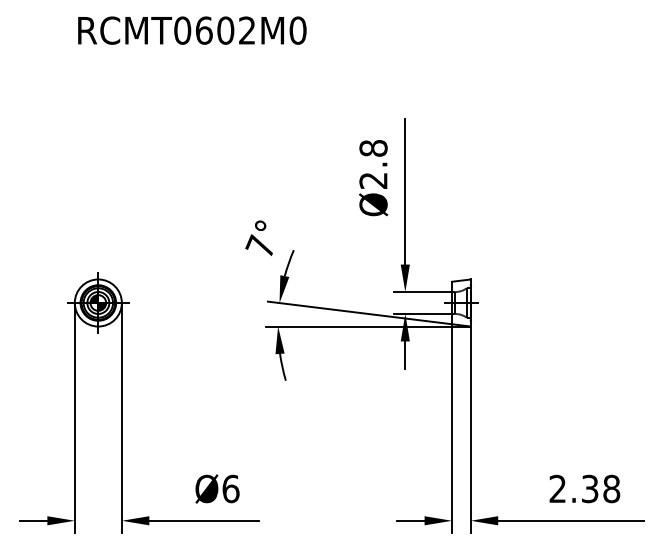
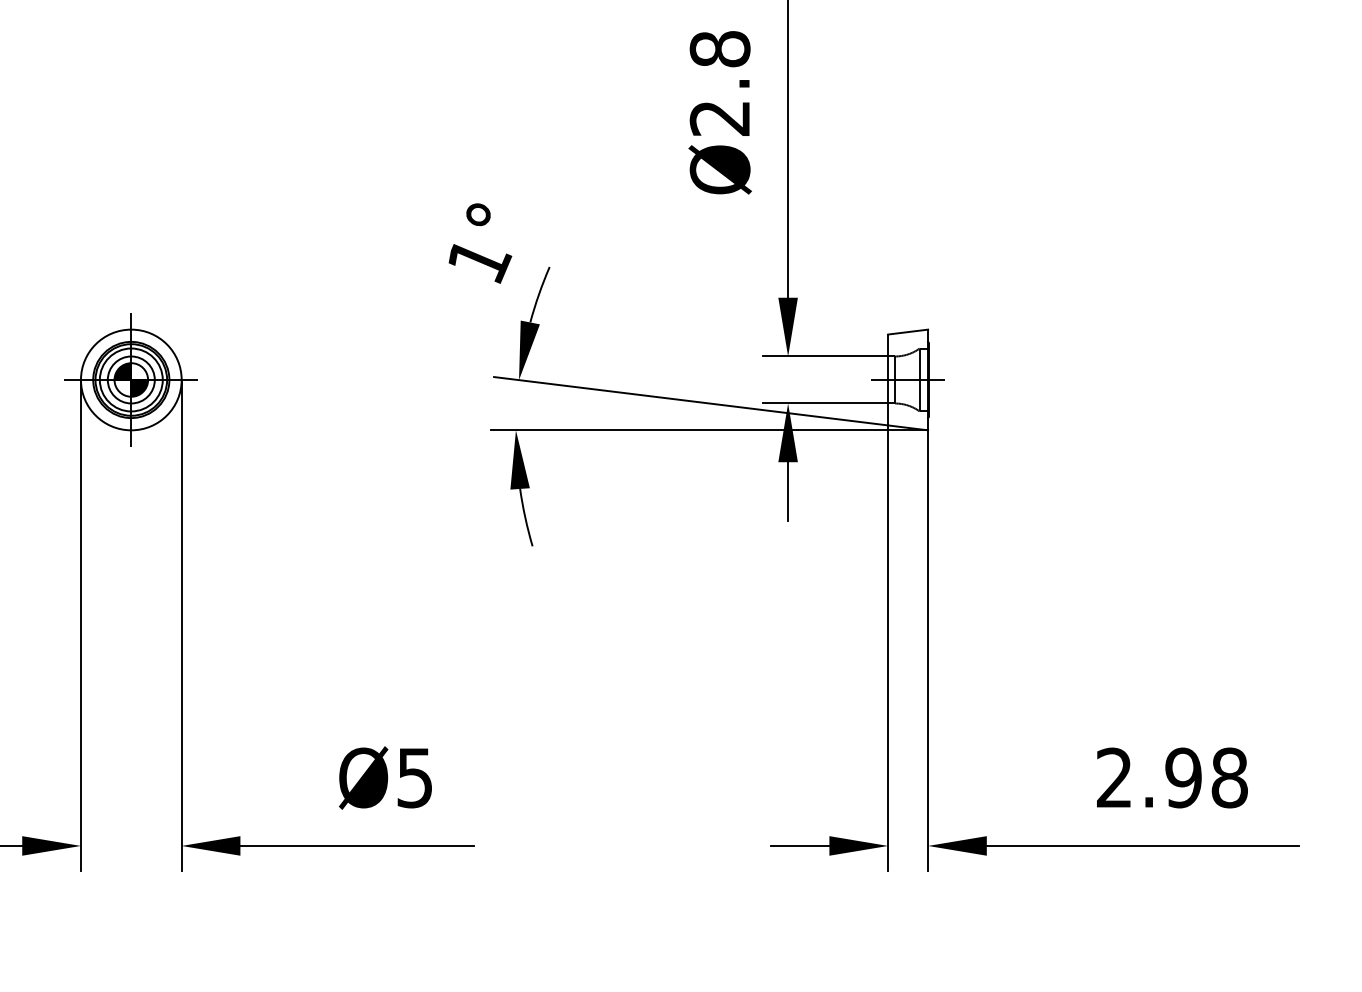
text: (260, 245) -> (478, 256), 7° -> 1°
text: (230, 488) -> (414, 776), Ø6 -> Ø5
text: (589, 489) -> (1182, 779), 2.38 -> 2.98

